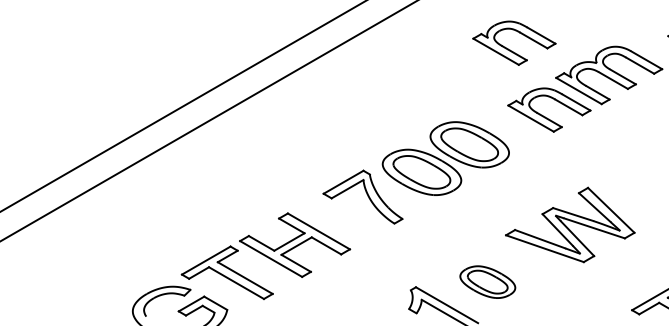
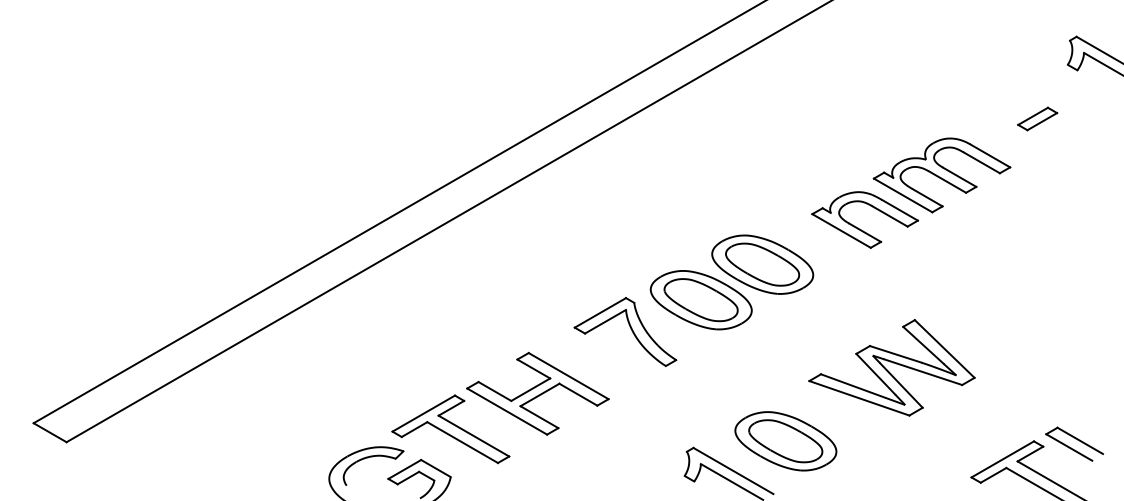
part: (509, 49) -> (813, 141), removed
part: (487, 282) -> (785, 441), size x1.43

